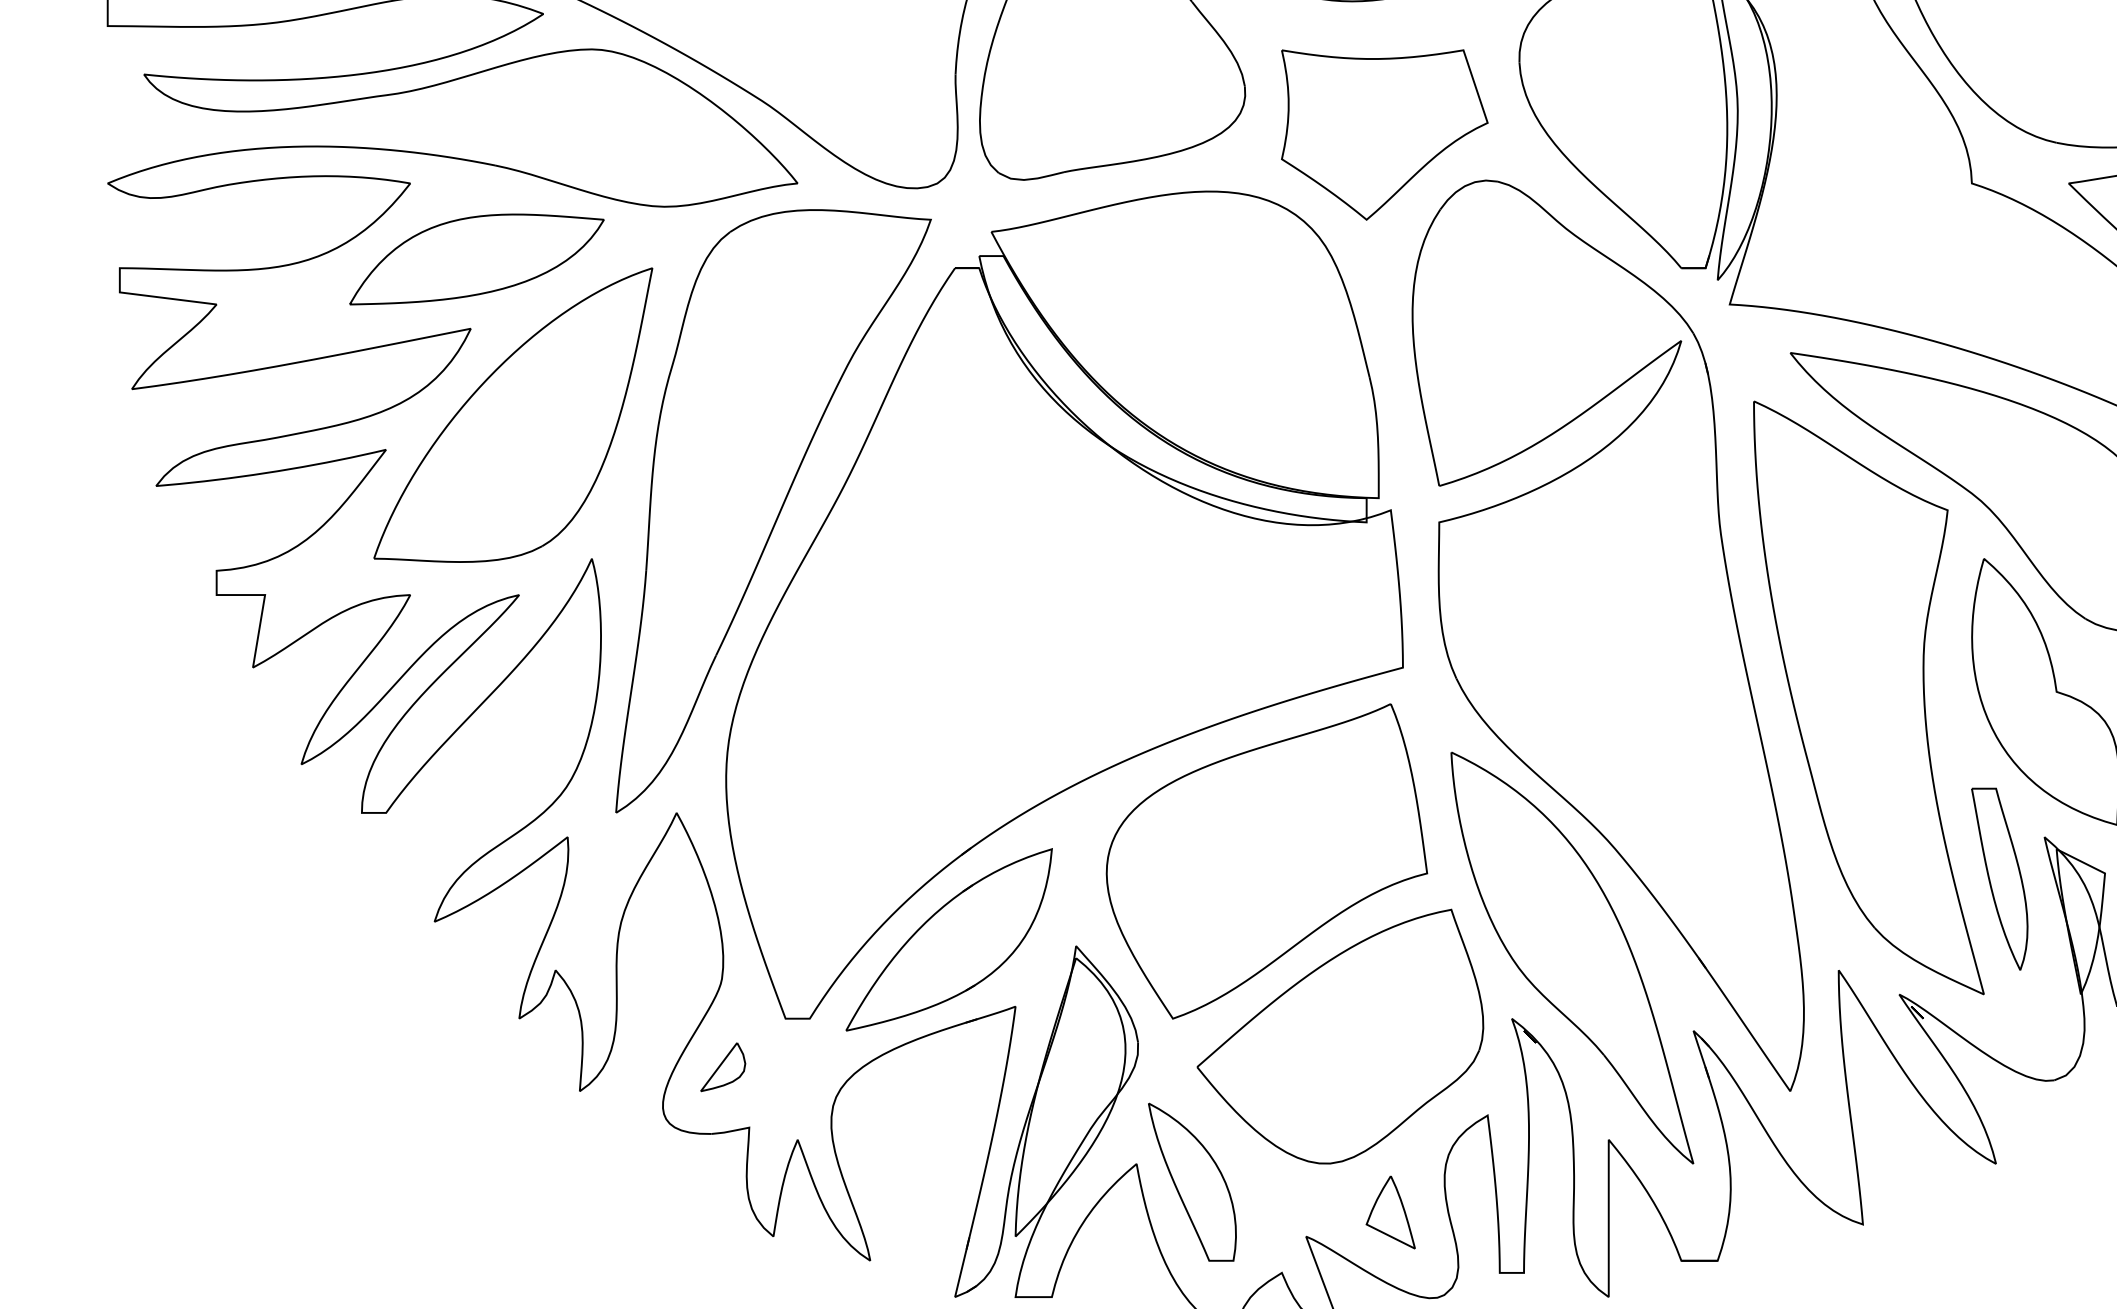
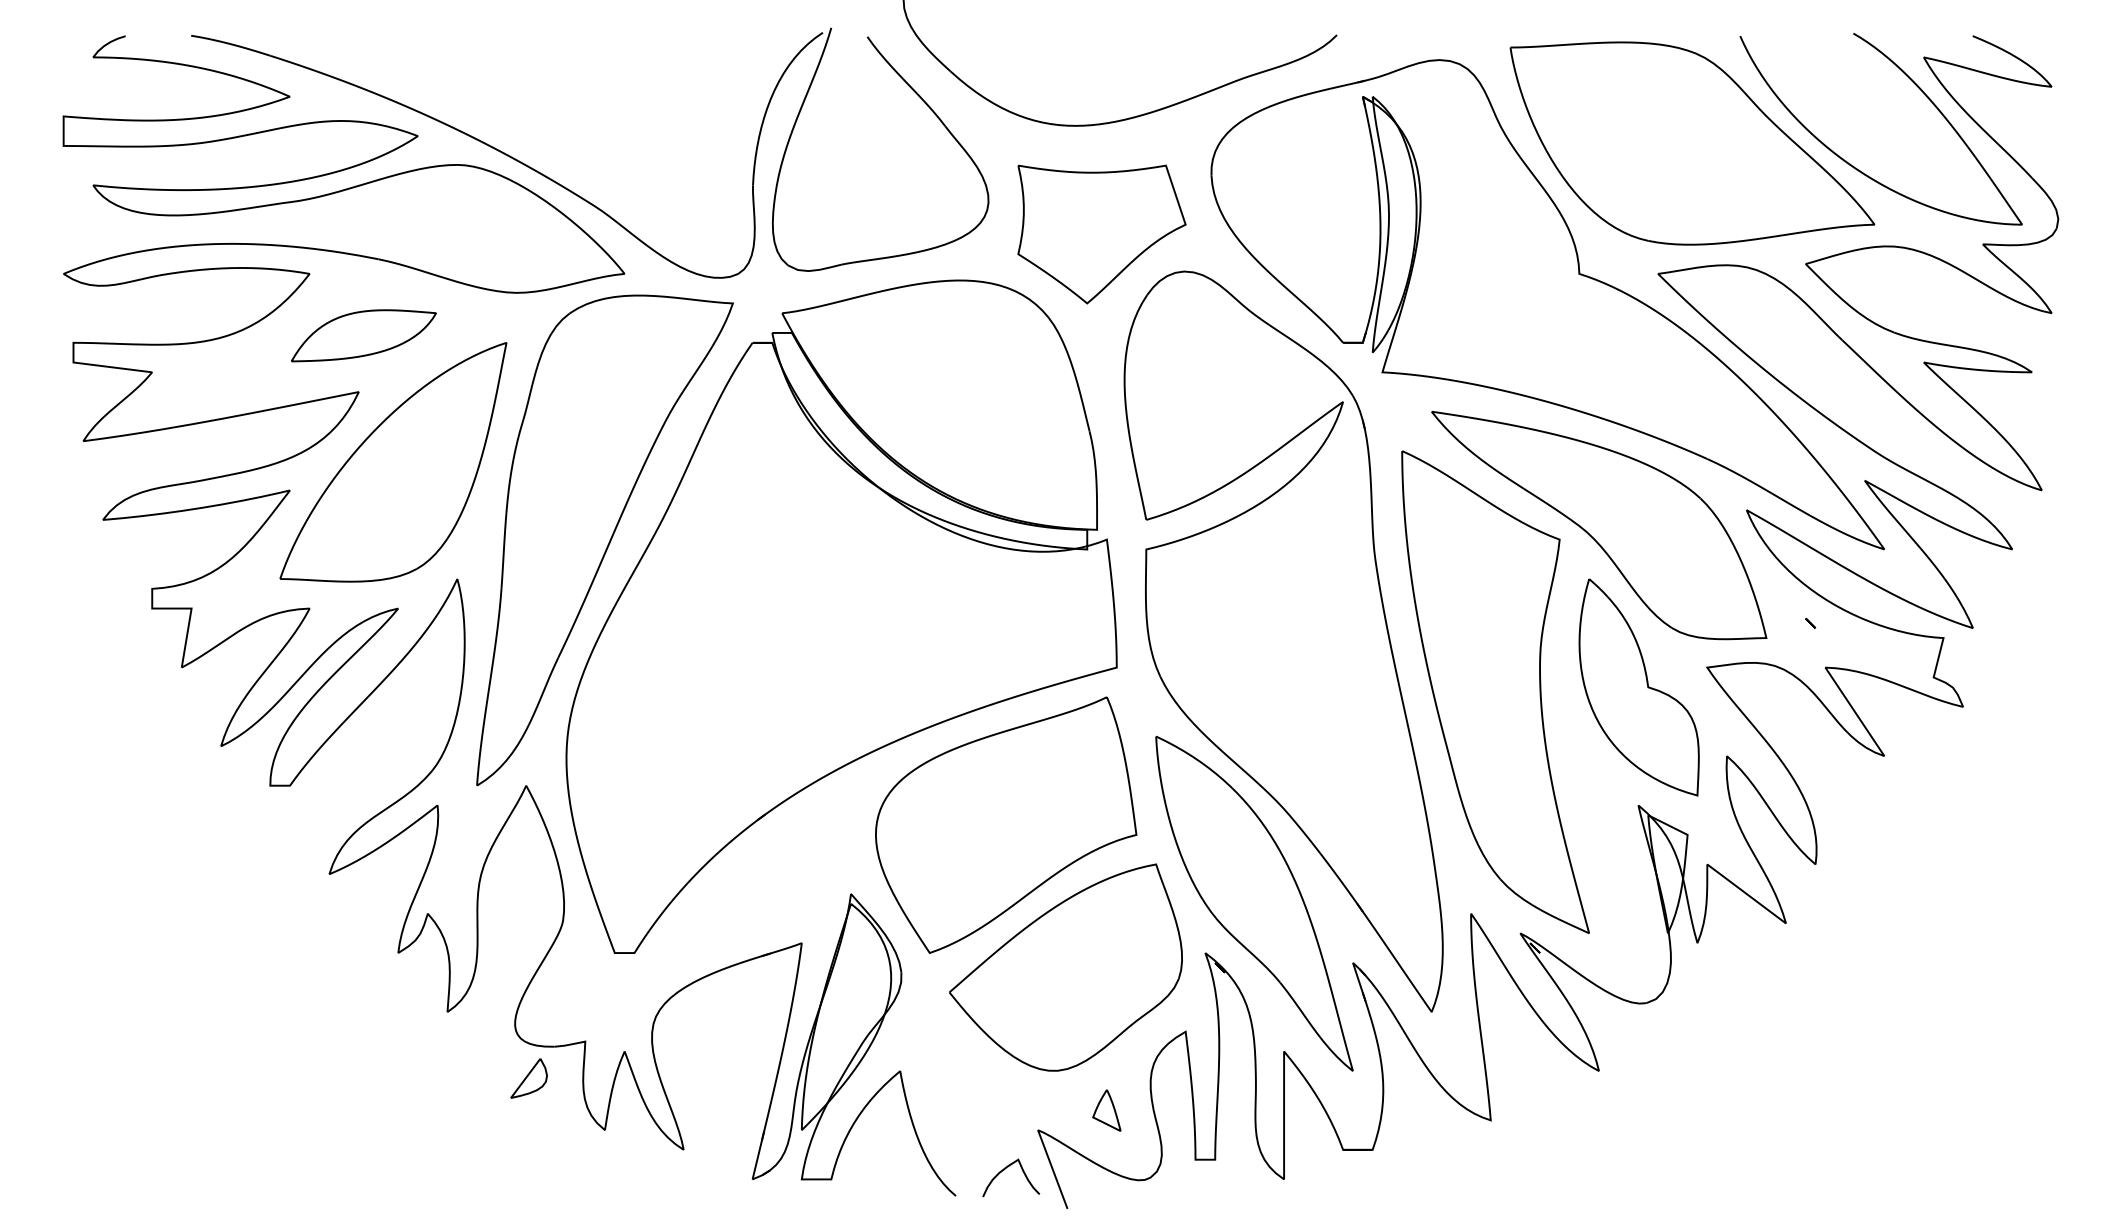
part: (476, 259) -> (363, 335), size x0.7
part: (1999, 879) -> (1601, 839), removed
part: (948, 939) -> (747, 888), removed
part: (722, 1067) -> (528, 1078), moved
part: (1192, 1181) -> (945, 1085), removed
part: (1390, 1212) -> (1106, 1110), size x0.7

